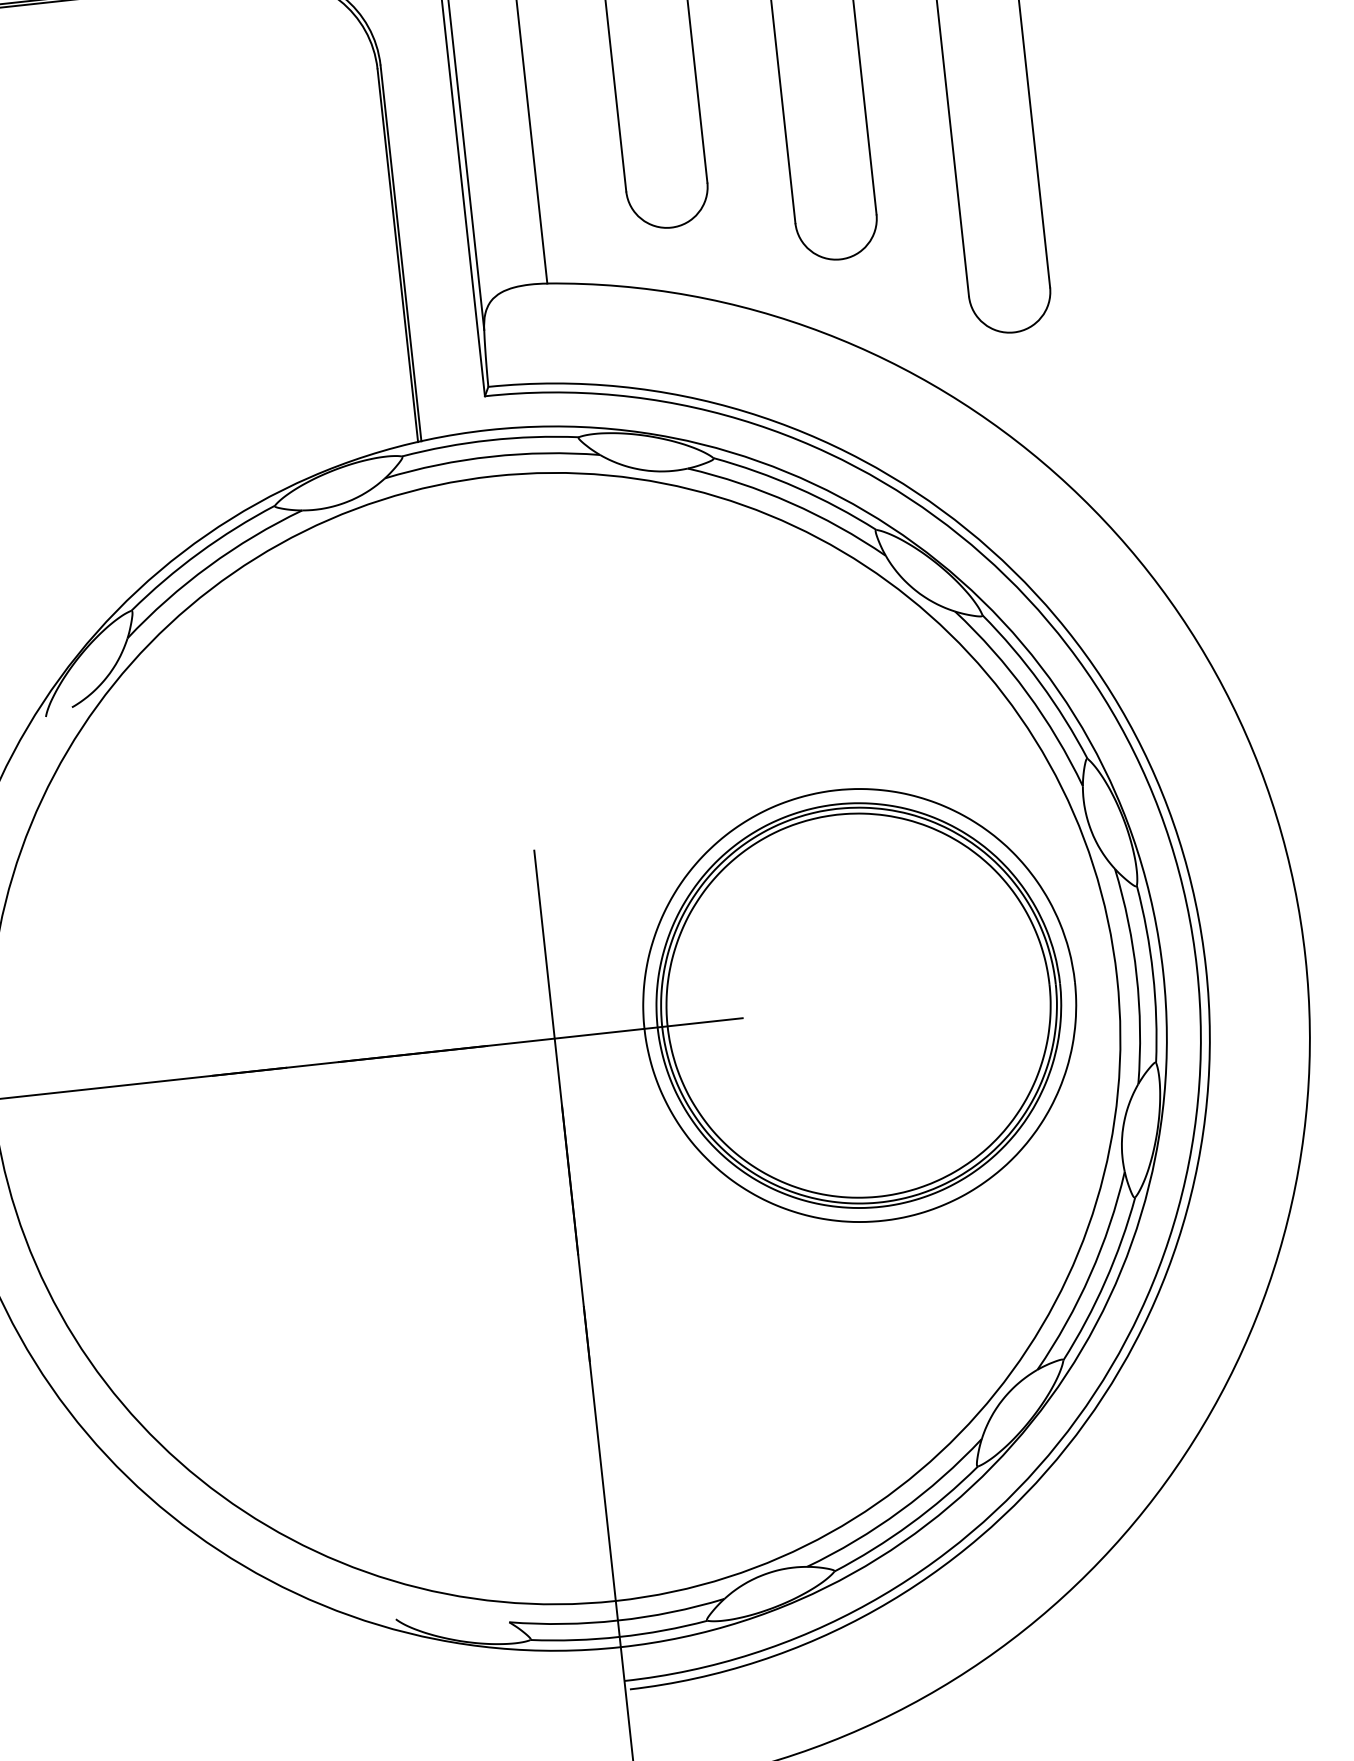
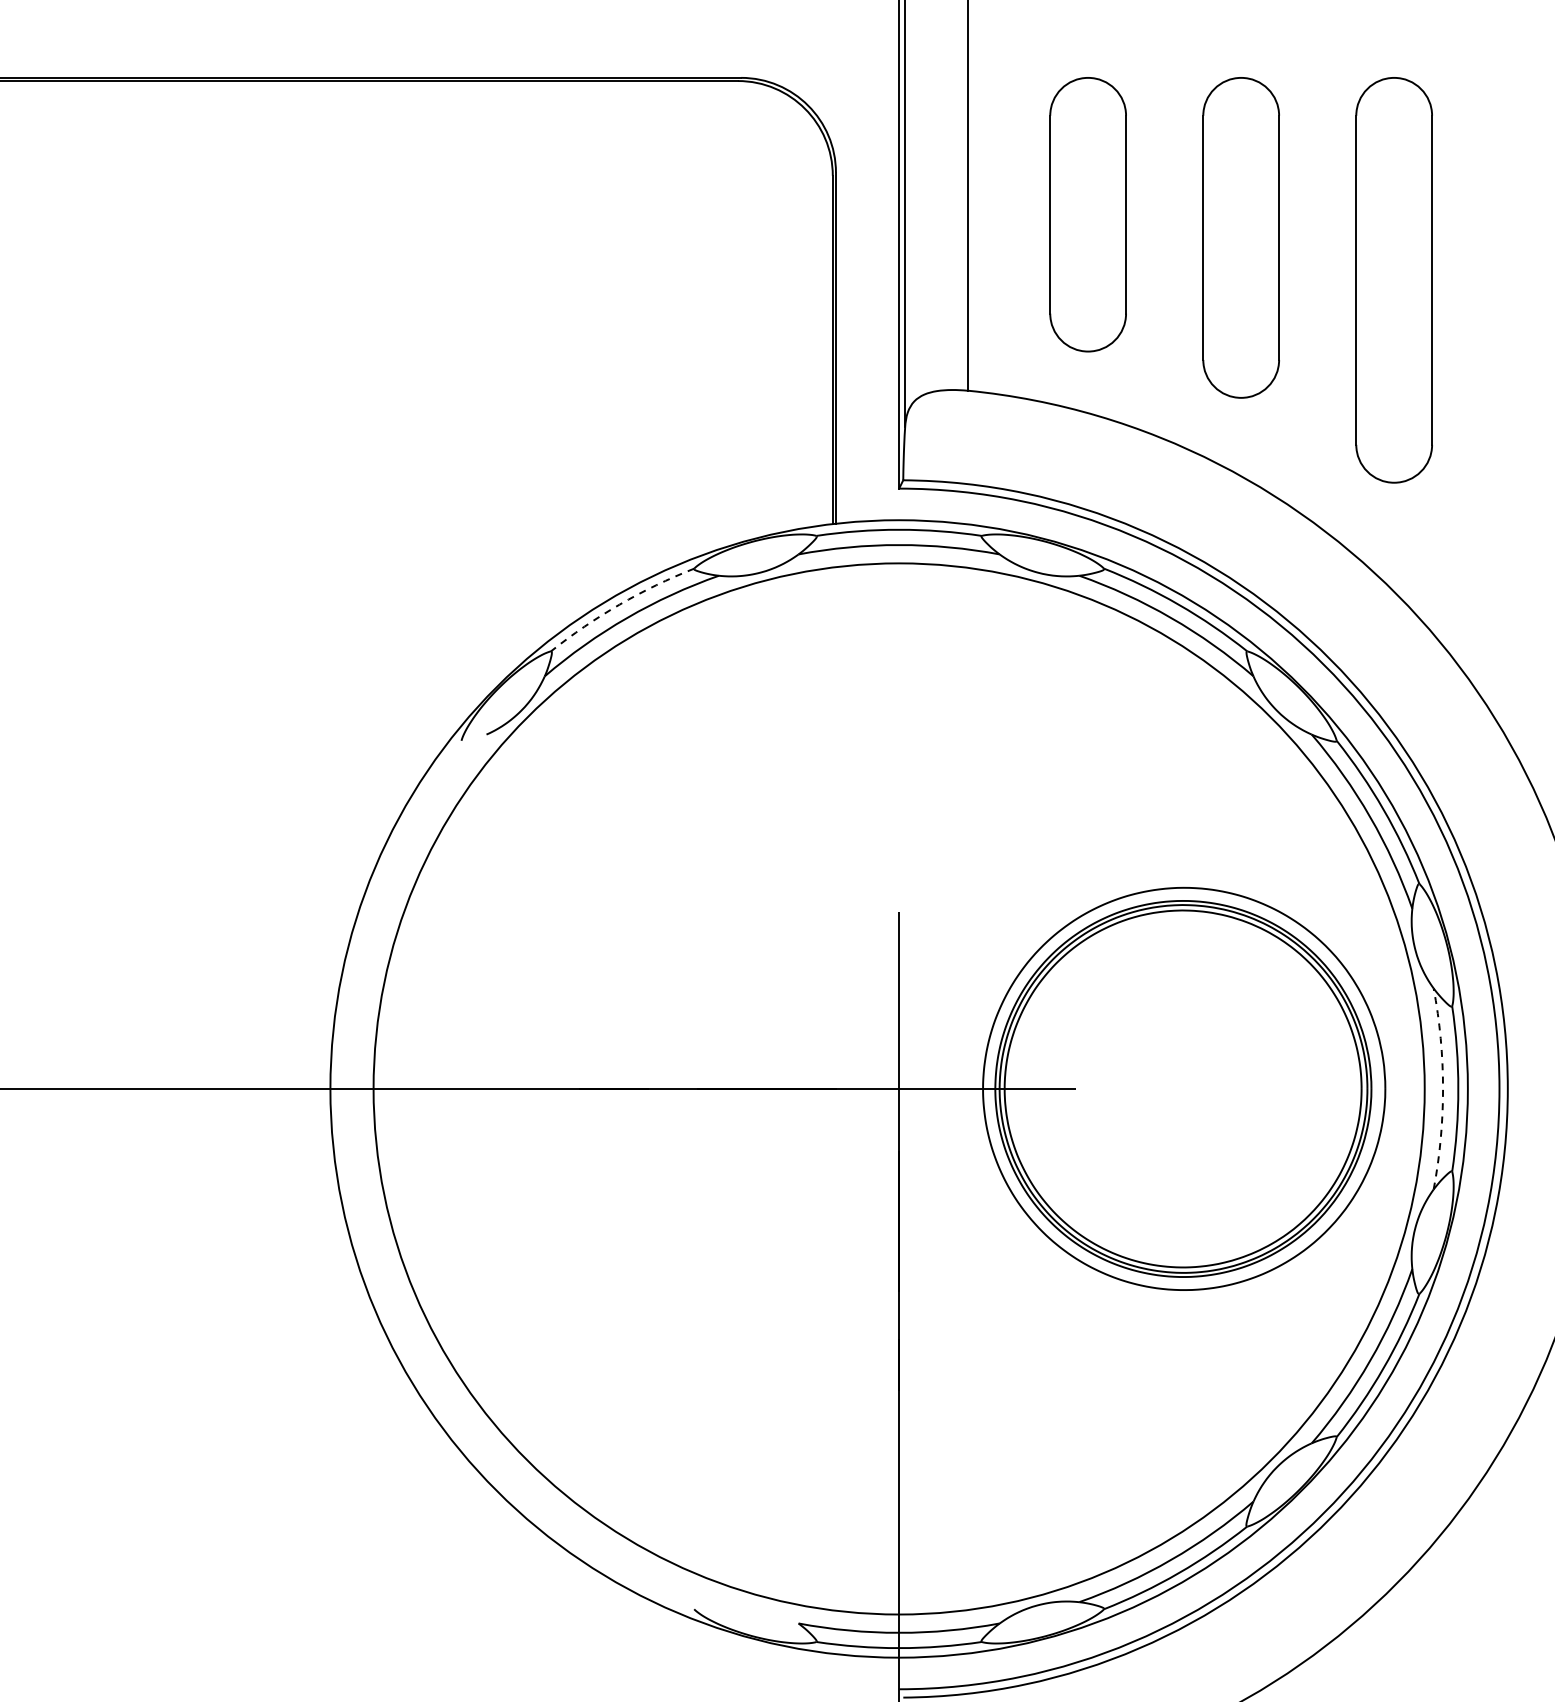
arc: (199, 552) -> (619, 604), solid -> dashed
arc: (1137, 974) -> (1443, 1088), solid -> dashed

